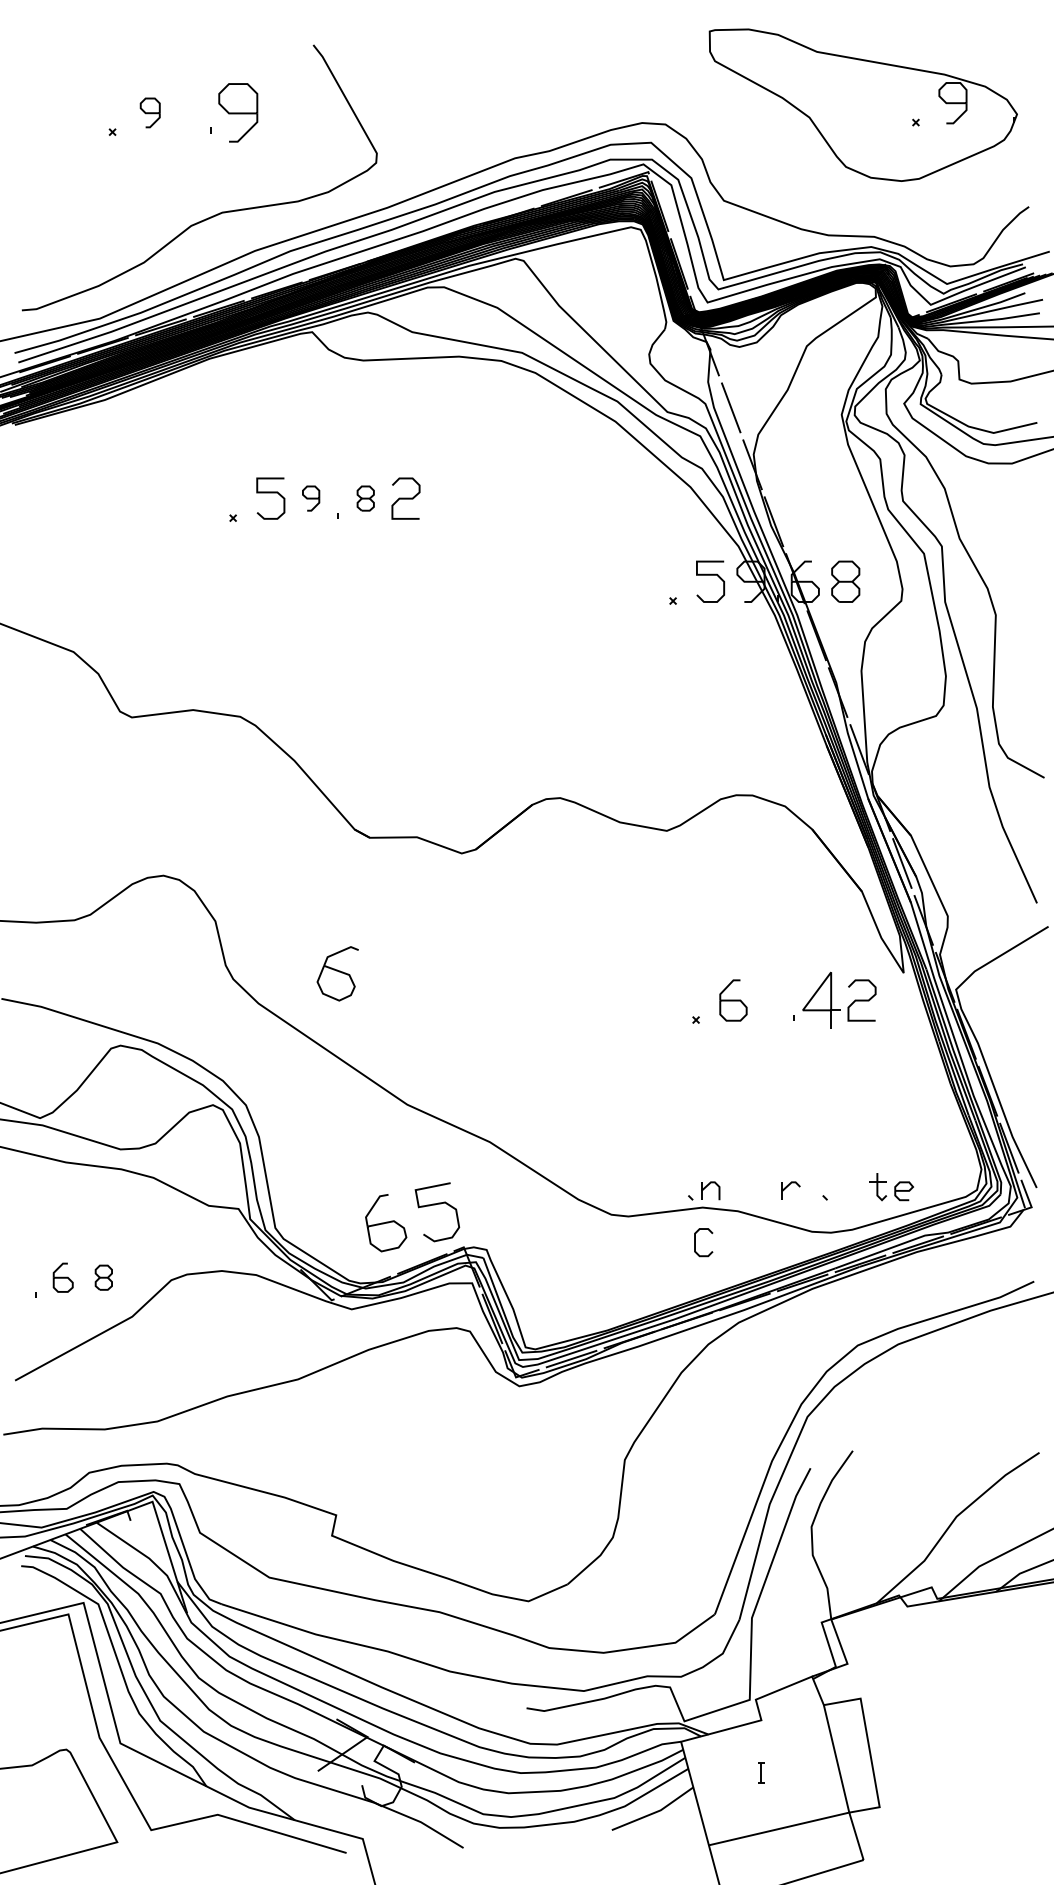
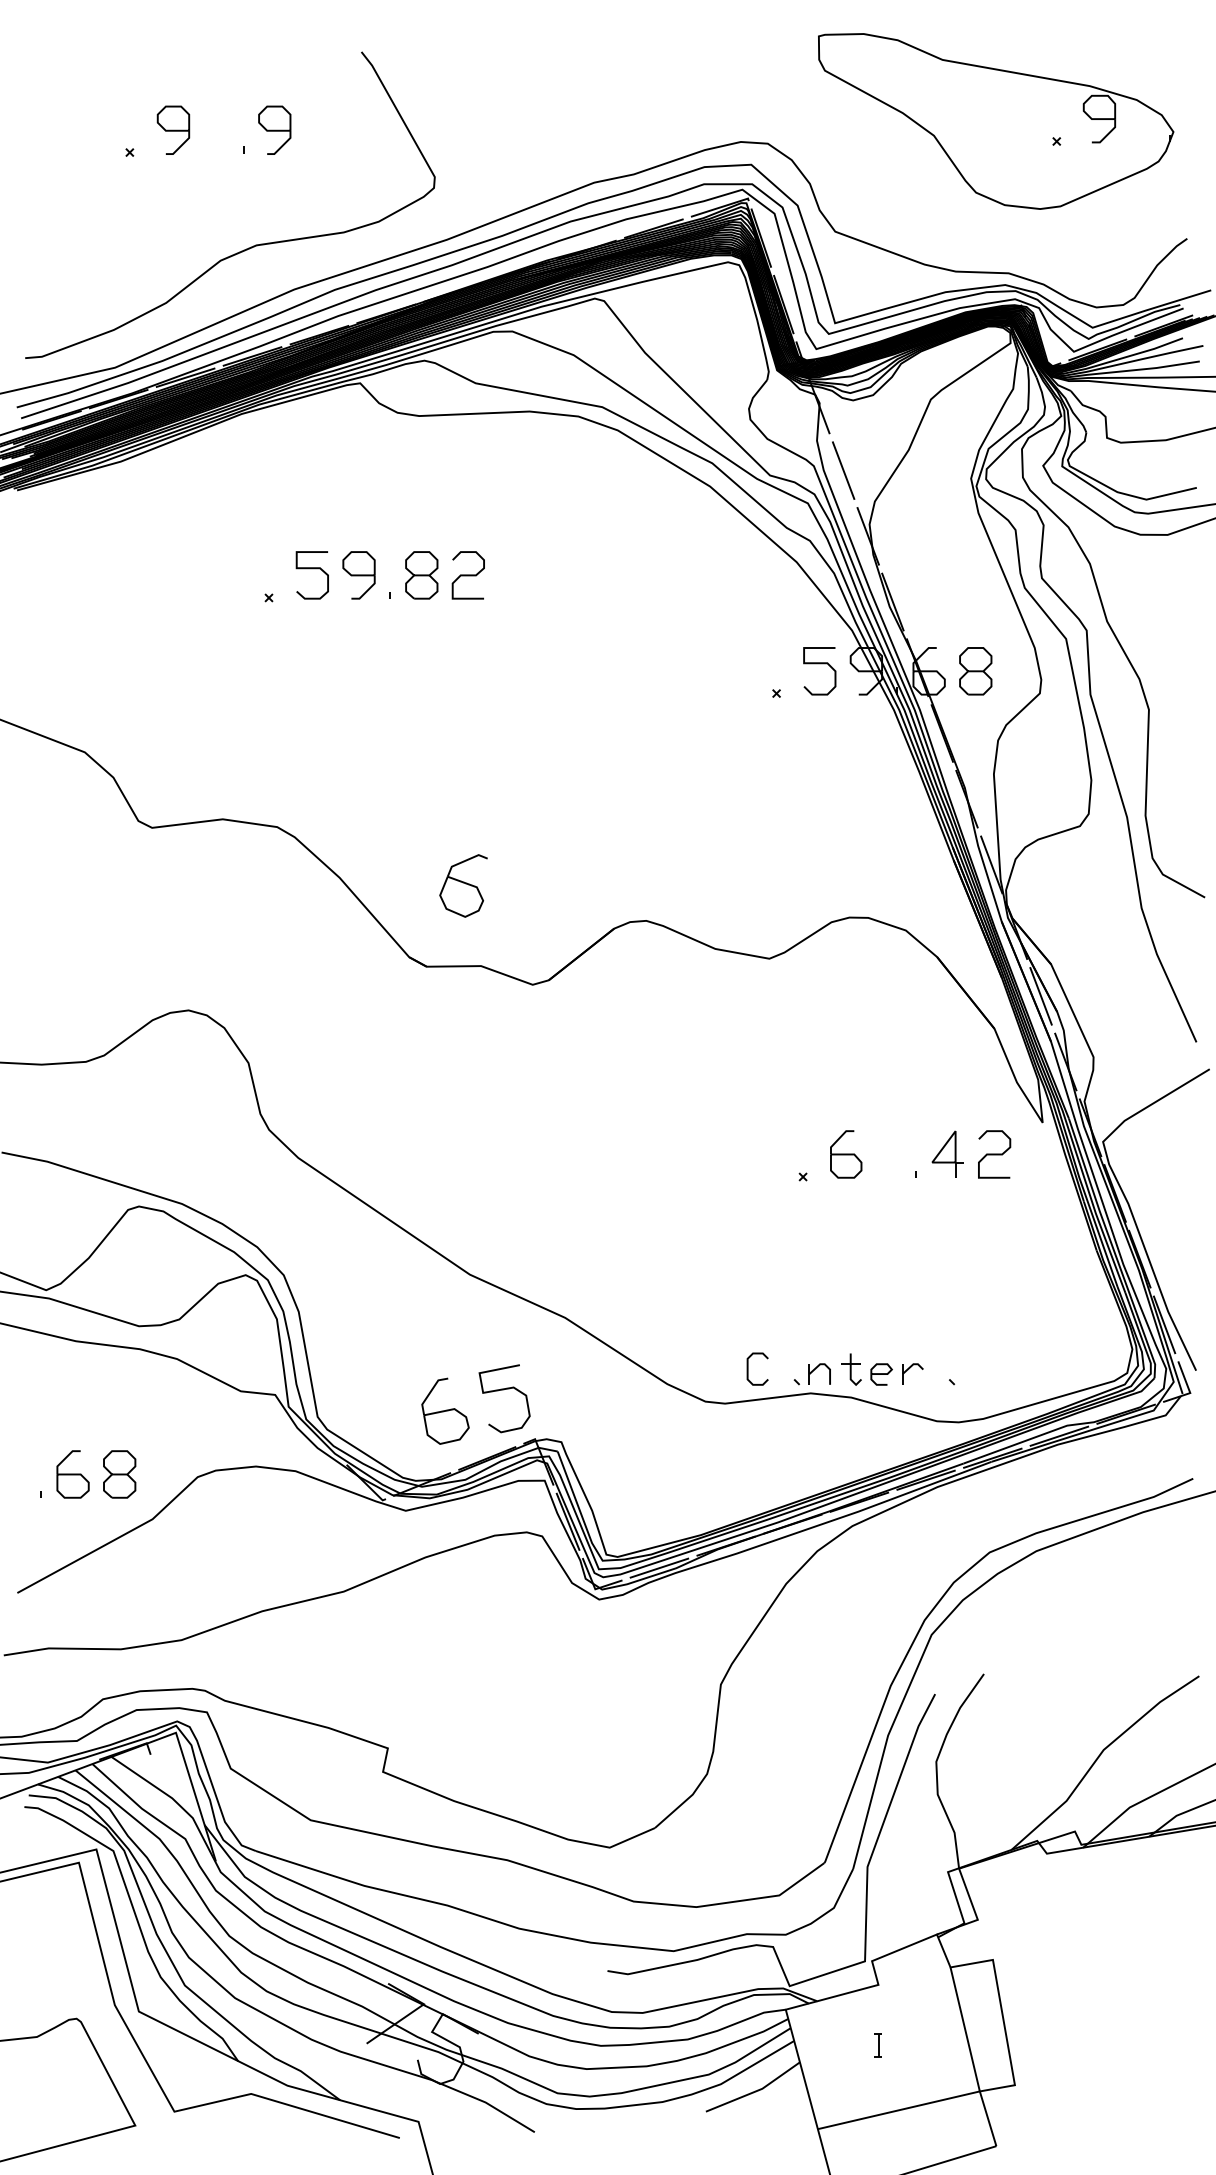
part: (149, 112) -> (172, 129), size x1.43
part: (237, 112) -> (273, 129), size x0.71
part: (310, 498) -> (358, 575), size x1.67
part: (365, 498) -> (421, 575), size x1.67
part: (337, 973) -> (463, 885), moved
part: (820, 1000) -> (946, 1154), size x0.71
part: (891, 1187) -> (867, 1370), moved
curve: (695, 1242) -> (748, 1369), moved
part: (62, 1277) -> (72, 1474), size x1.43
part: (103, 1277) -> (119, 1474), size x1.67

